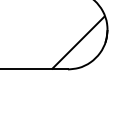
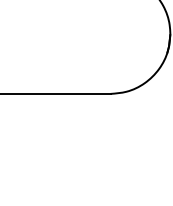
hatch: (78, 42) -> (126, 53), removed

